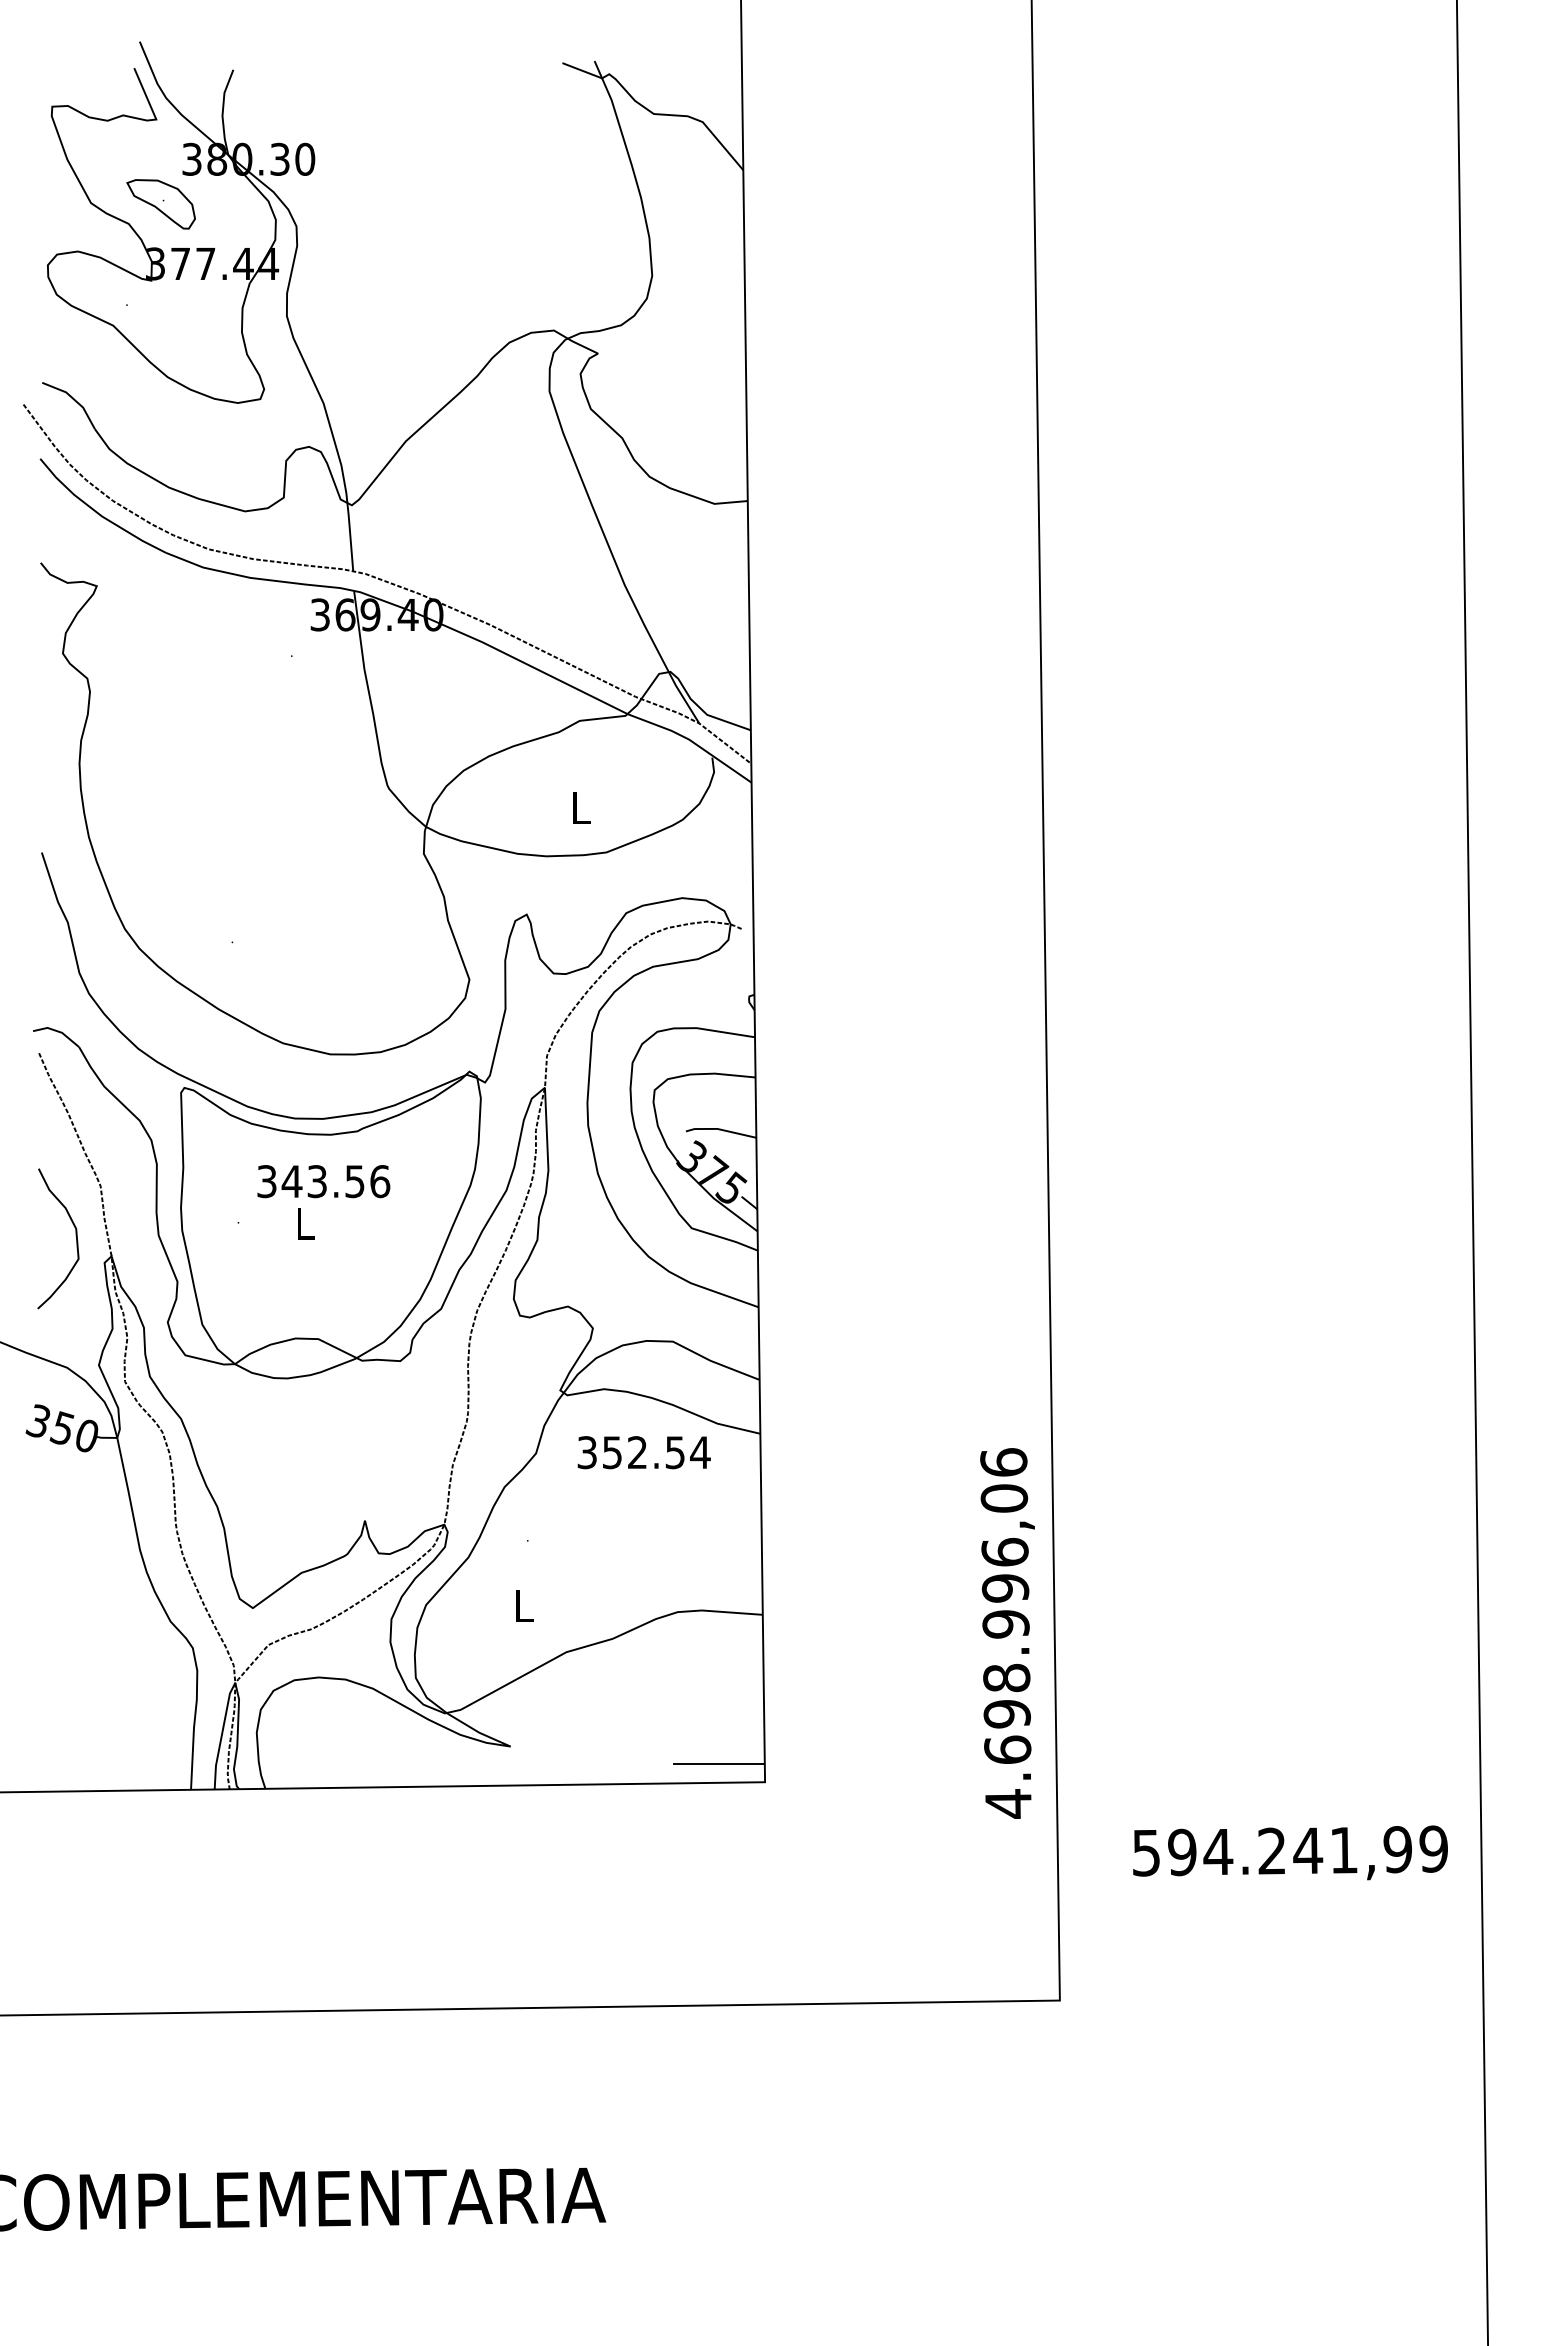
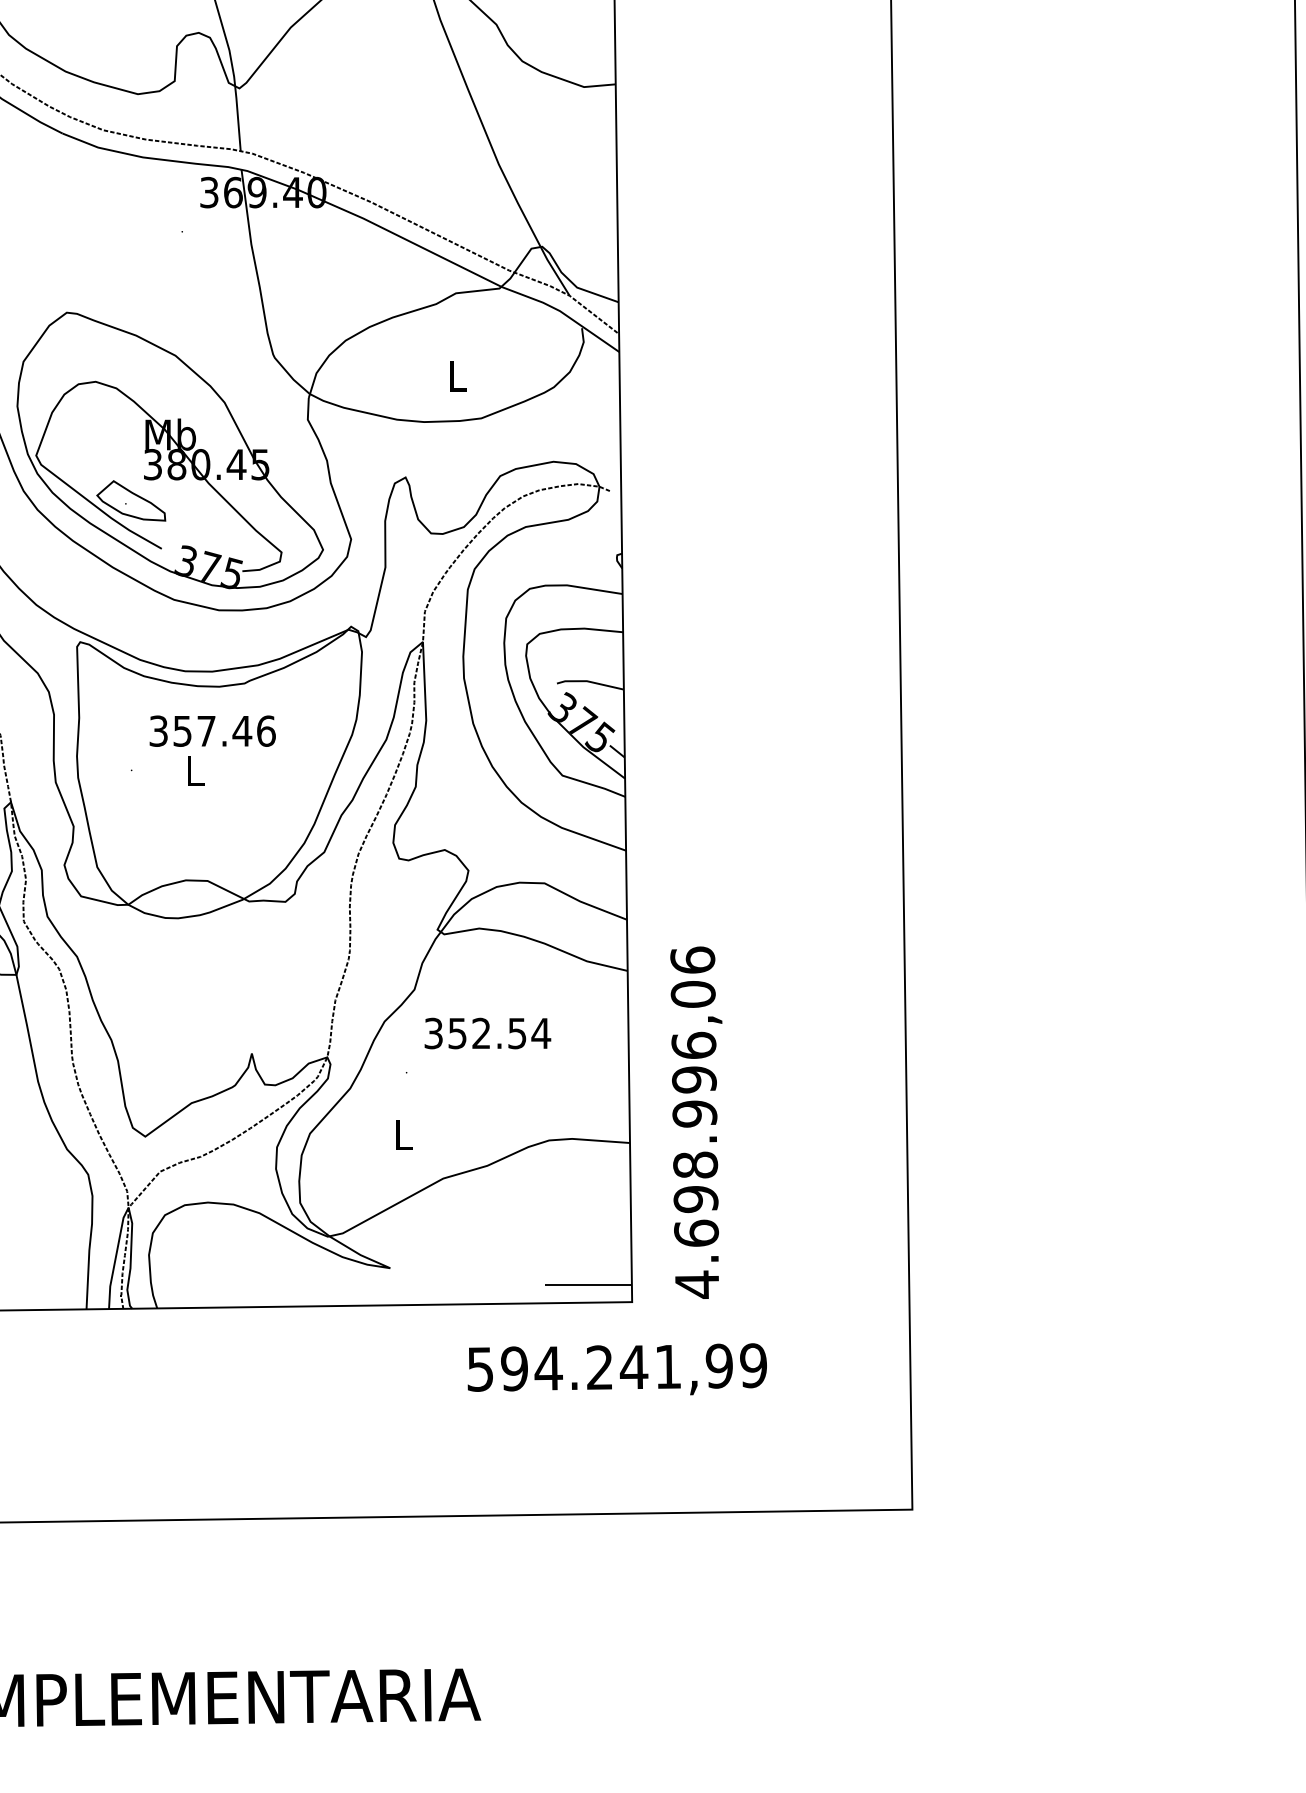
part: (278, 886) -> (169, 450), added
text: (323, 1181) -> (212, 731), 343.56 -> 357.46
text: (643, 1452) -> (487, 1033), moved
text: (1007, 1633) -> (696, 1122), moved
text: (1290, 1852) -> (617, 1368), moved

